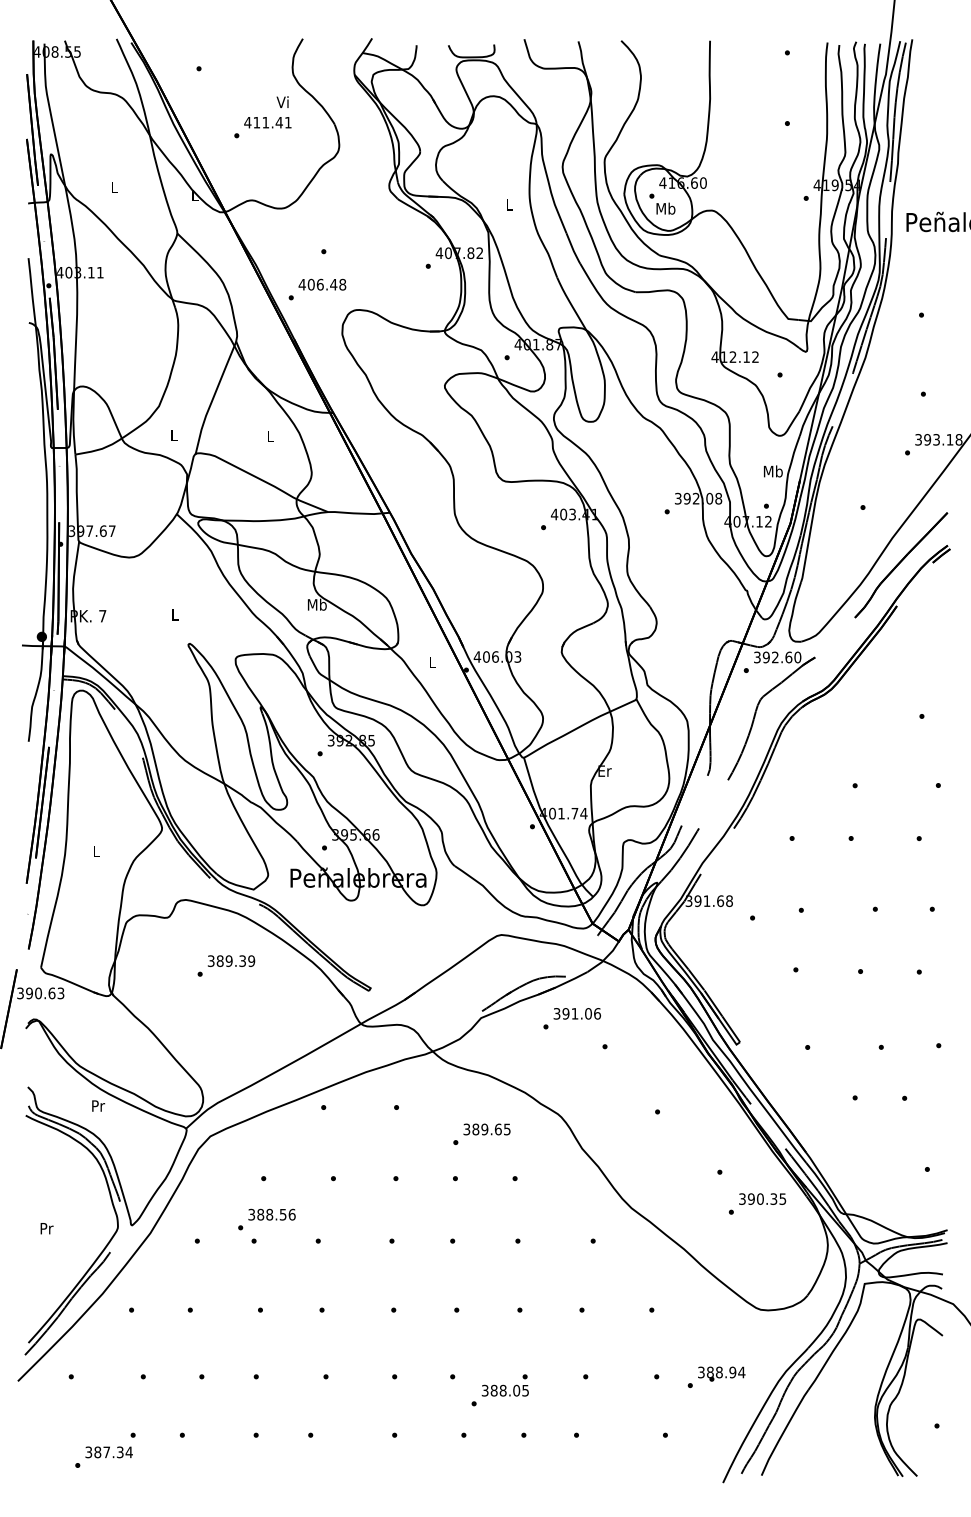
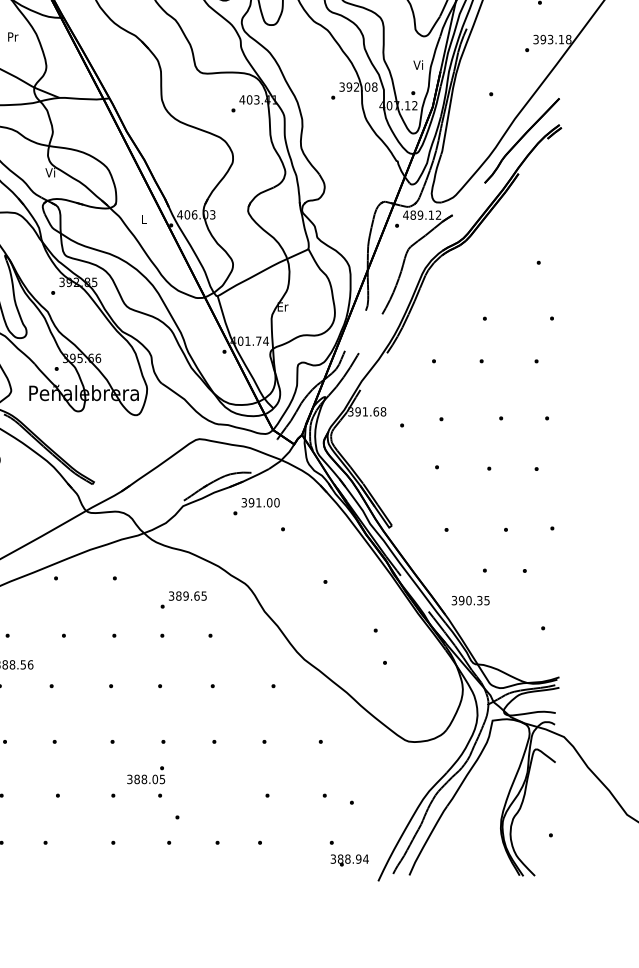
text: (270, 436) -> (13, 36), L -> Pr
text: (772, 471) -> (418, 65), Mb -> Vi
text: (316, 604) -> (50, 172), Mb -> Vi
text: (777, 657) -> (422, 215), 392.60 -> 489.12
text: (597, 1013) -> (276, 502), 391.06 -> 391.00
text: (762, 1198) -> (470, 600), moved
text: (721, 1373) -> (349, 859), moved
text: (504, 1385) -> (145, 775), moved

